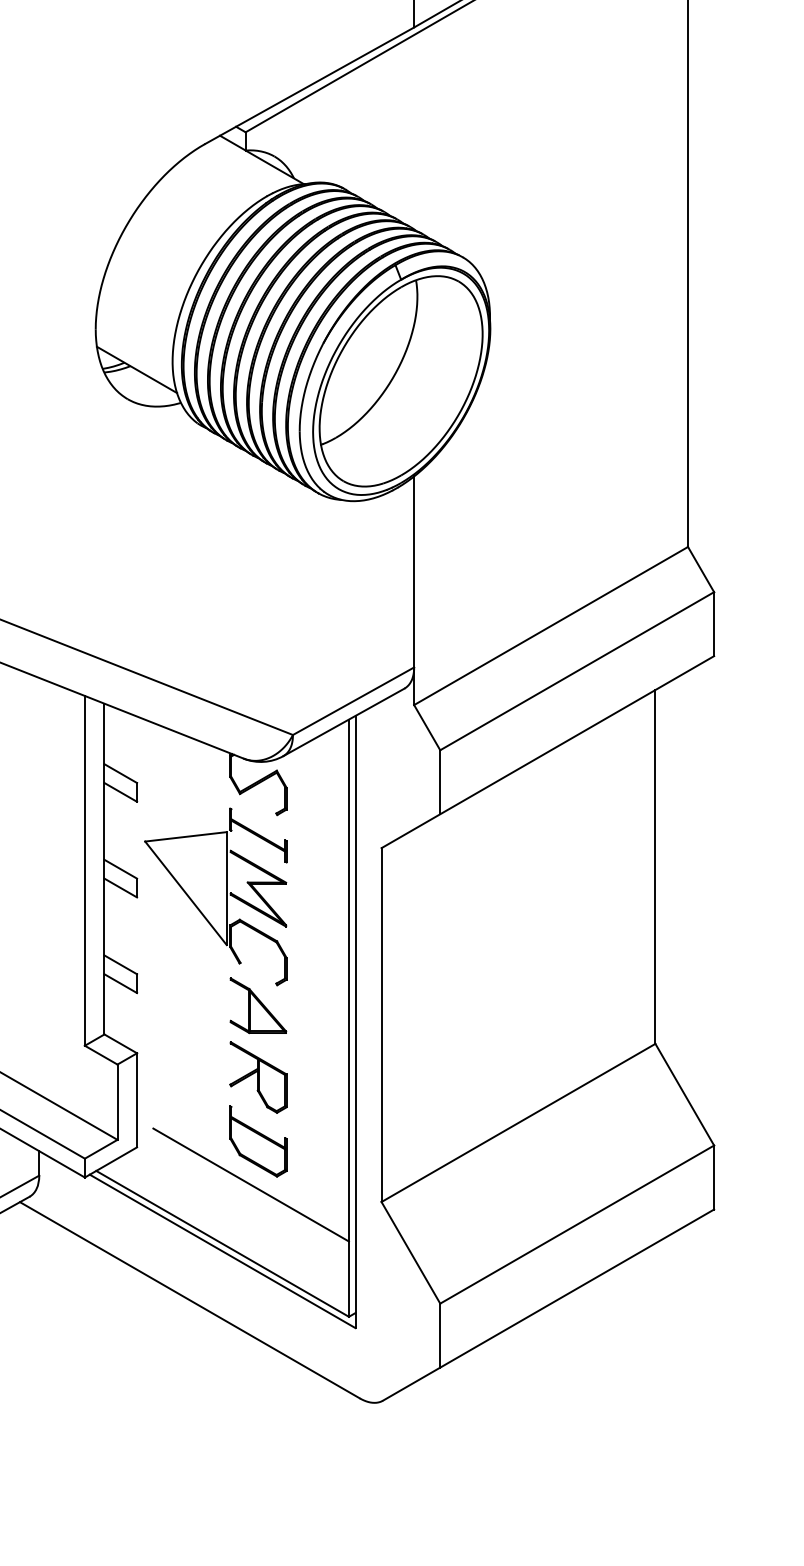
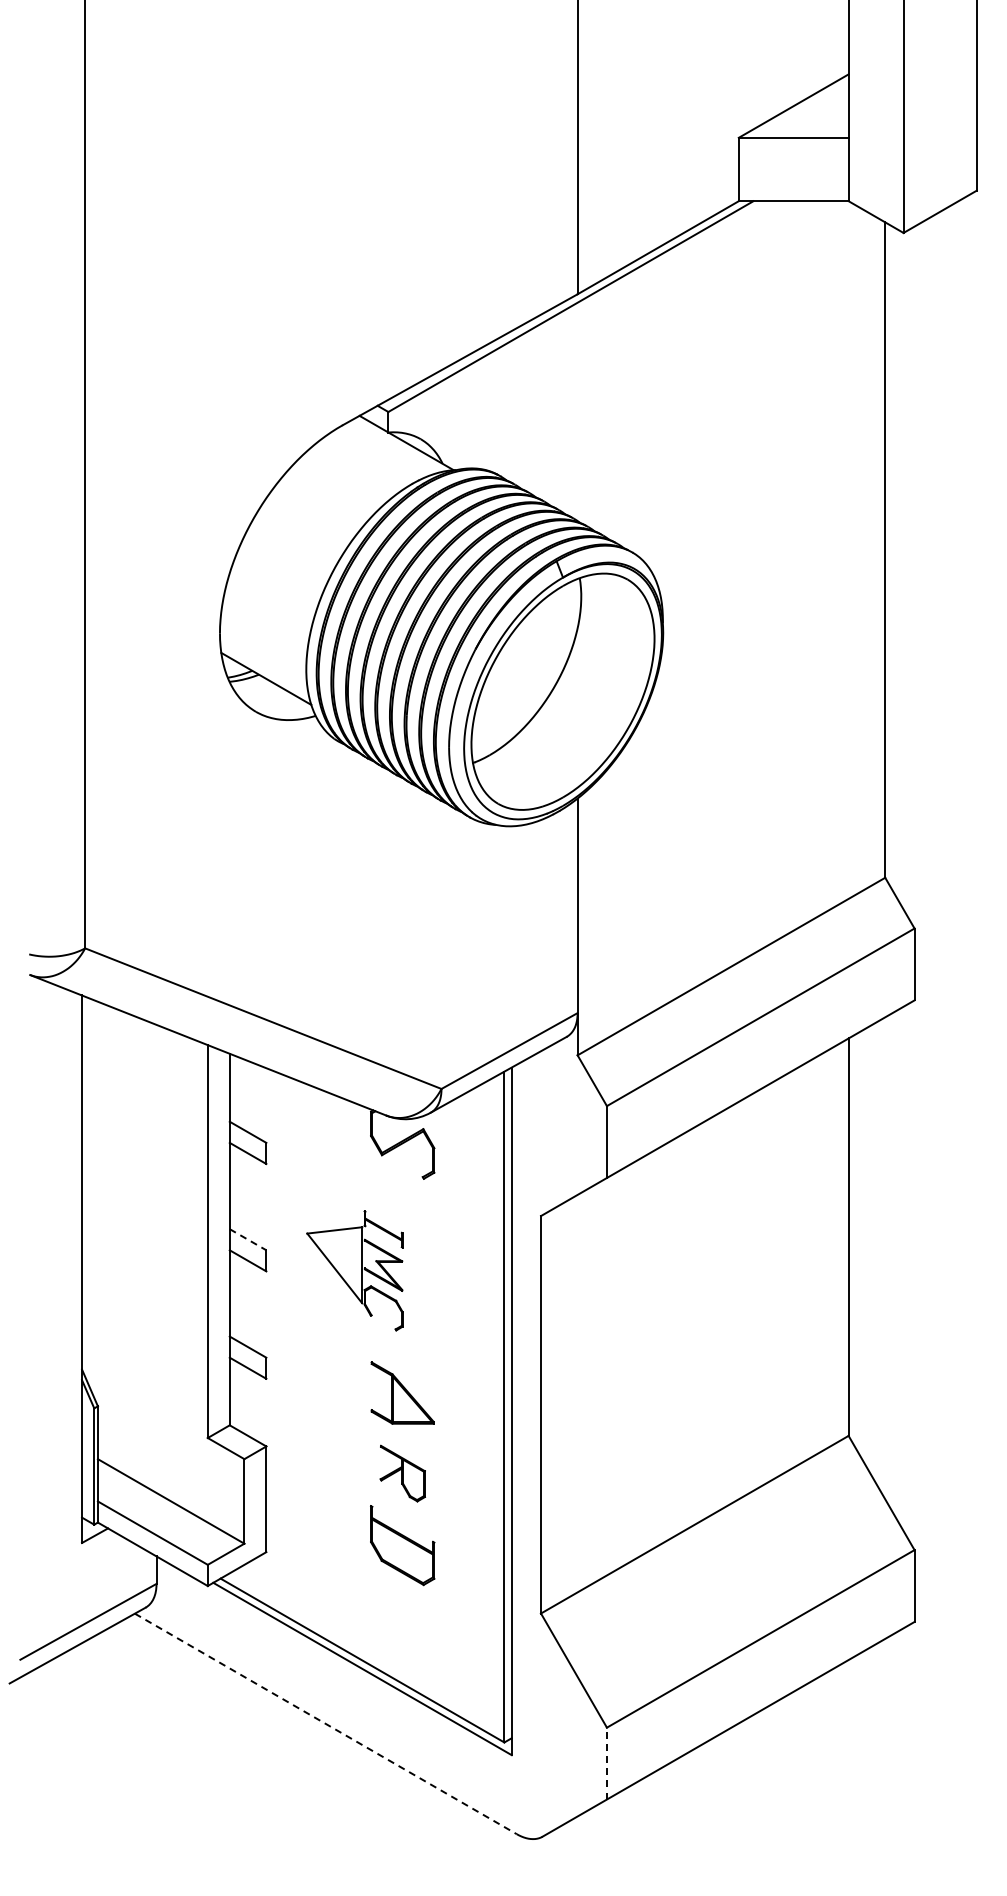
line: (121, 869) -> (248, 1239), solid -> dashed
part: (215, 896) -> (354, 1270), size x0.6
part: (258, 1077) -> (402, 1473), size x0.7
line: (251, 1185) -> (394, 1594), removed
line: (190, 1300) -> (326, 1724), solid -> dashed
line: (439, 1335) -> (606, 1763), solid -> dashed

